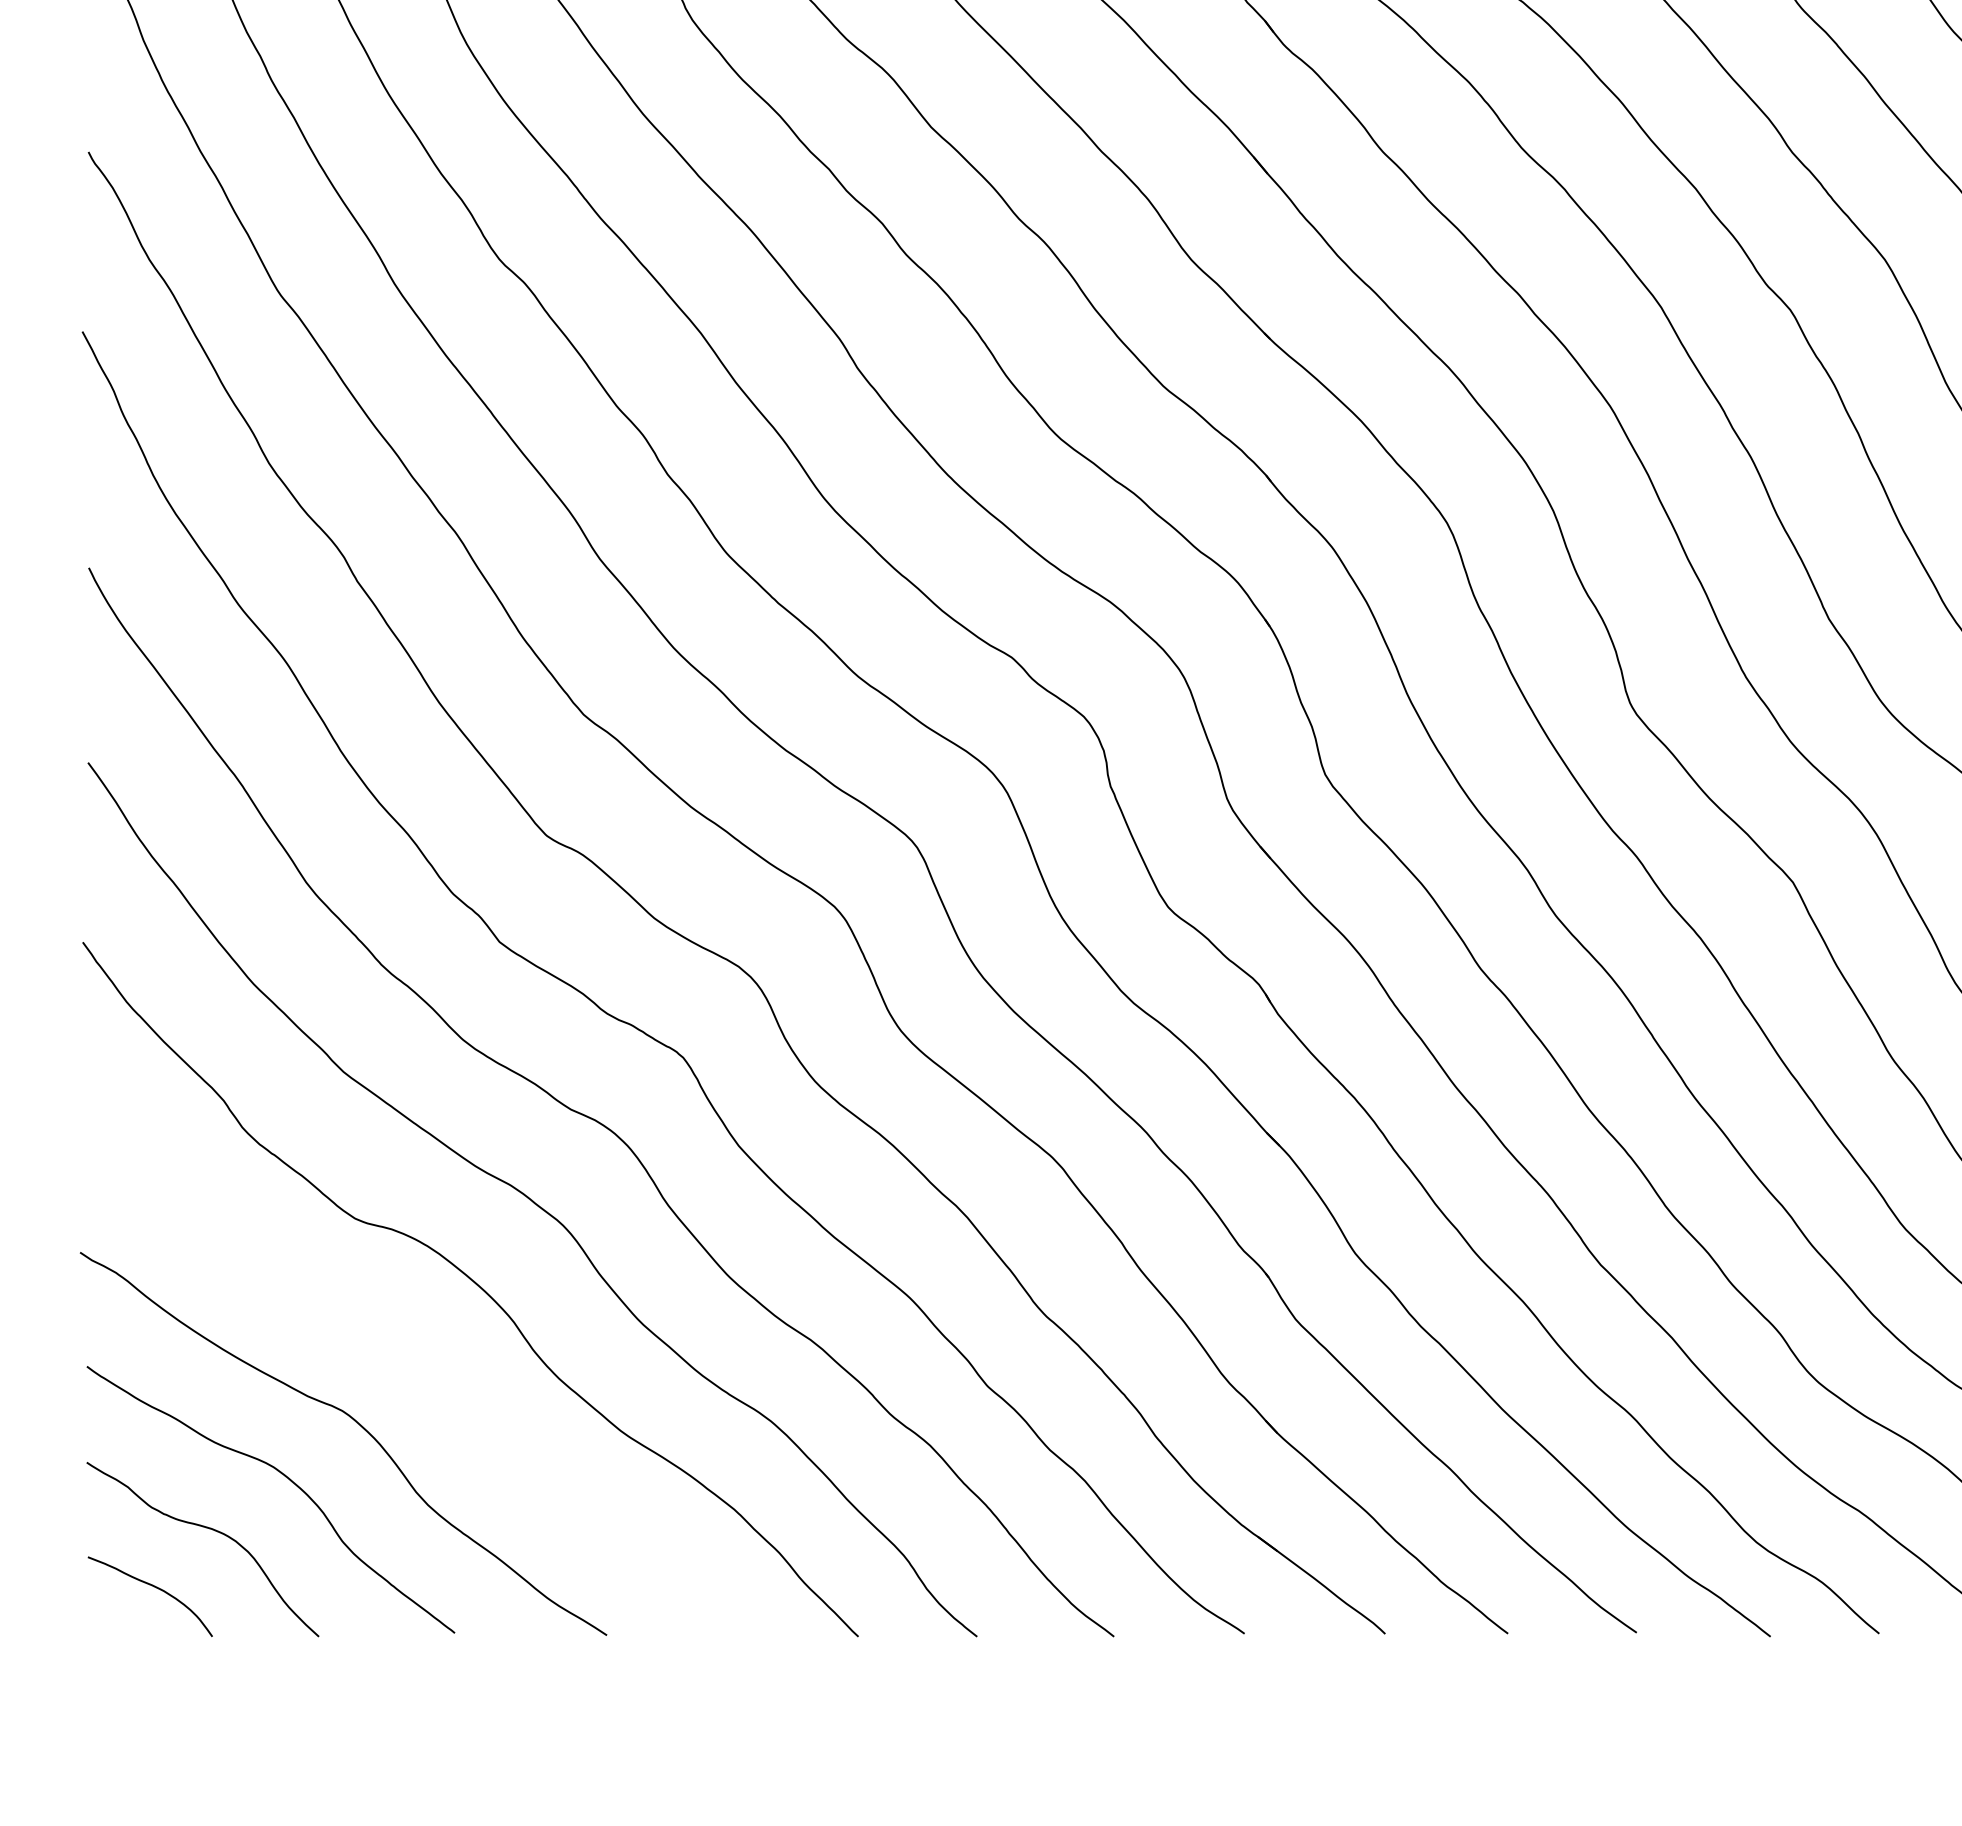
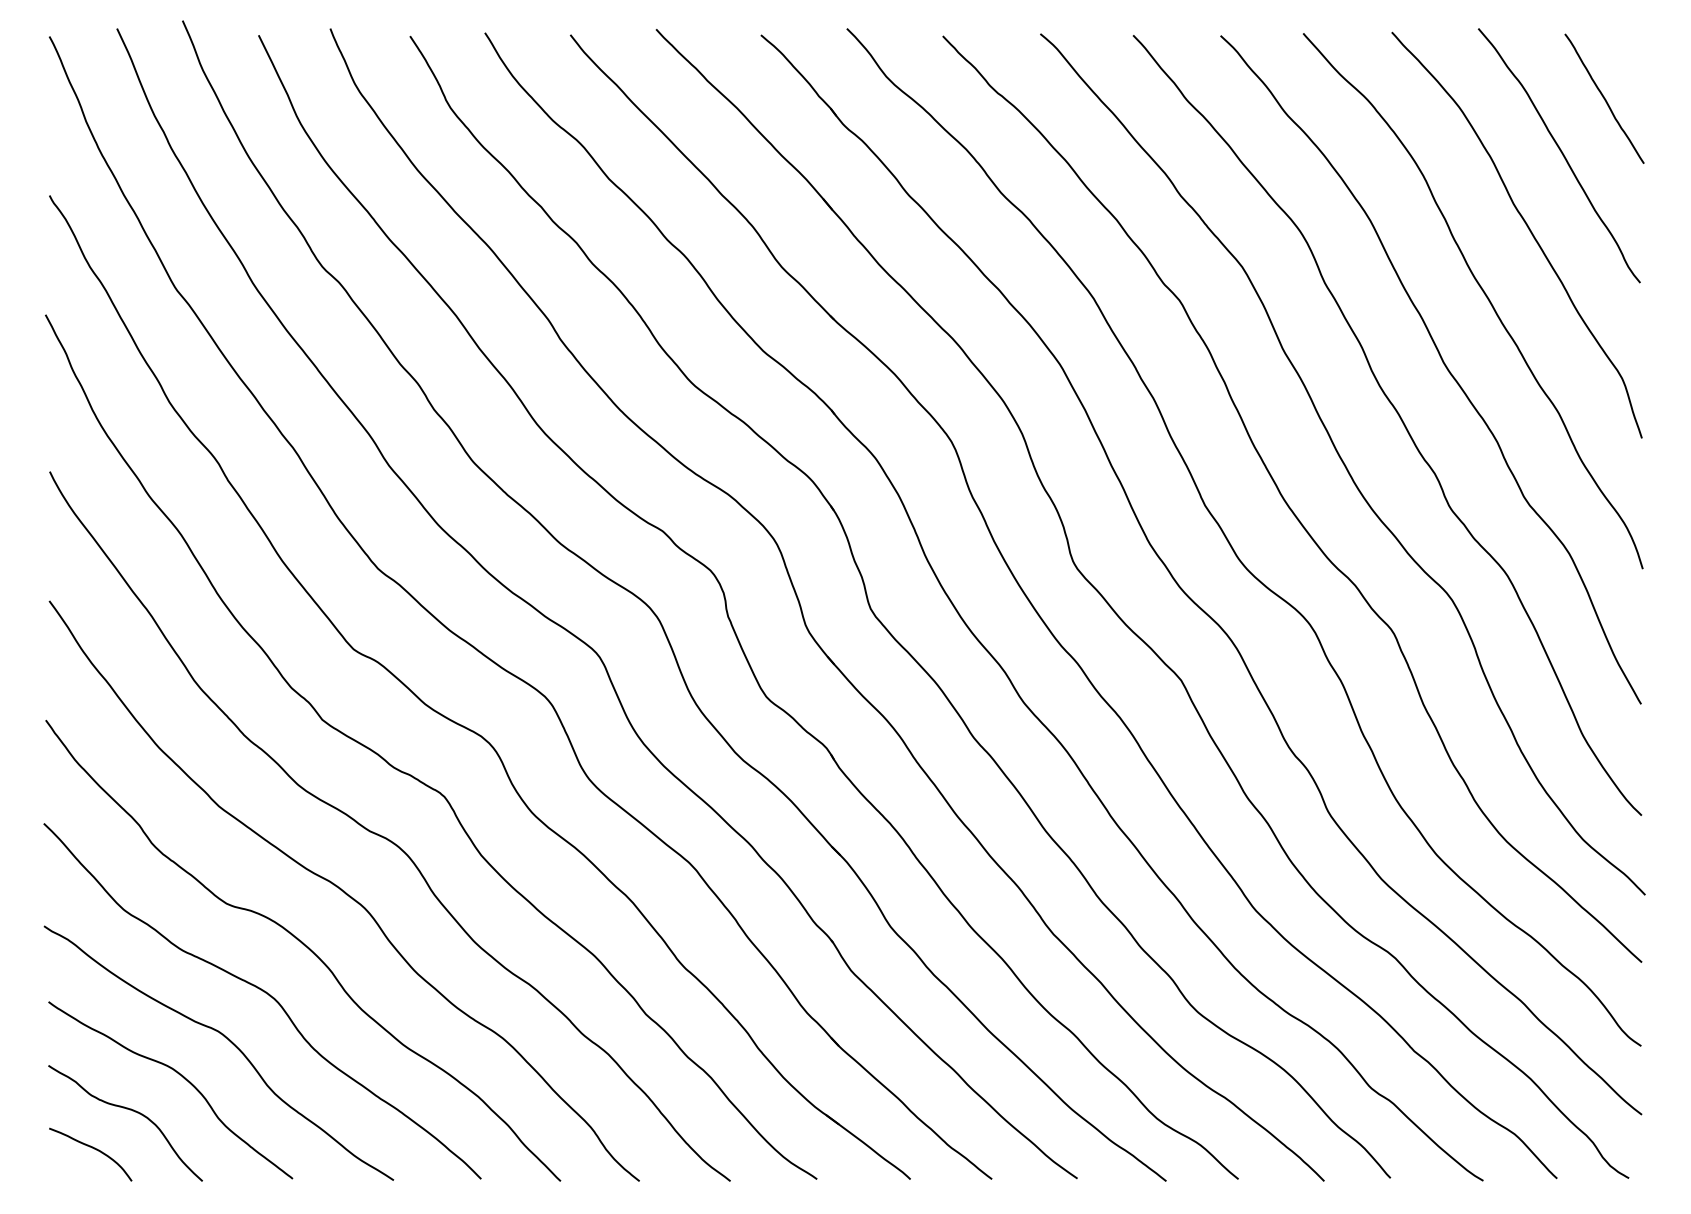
curve: (418, 1356) -> (268, 995), added

